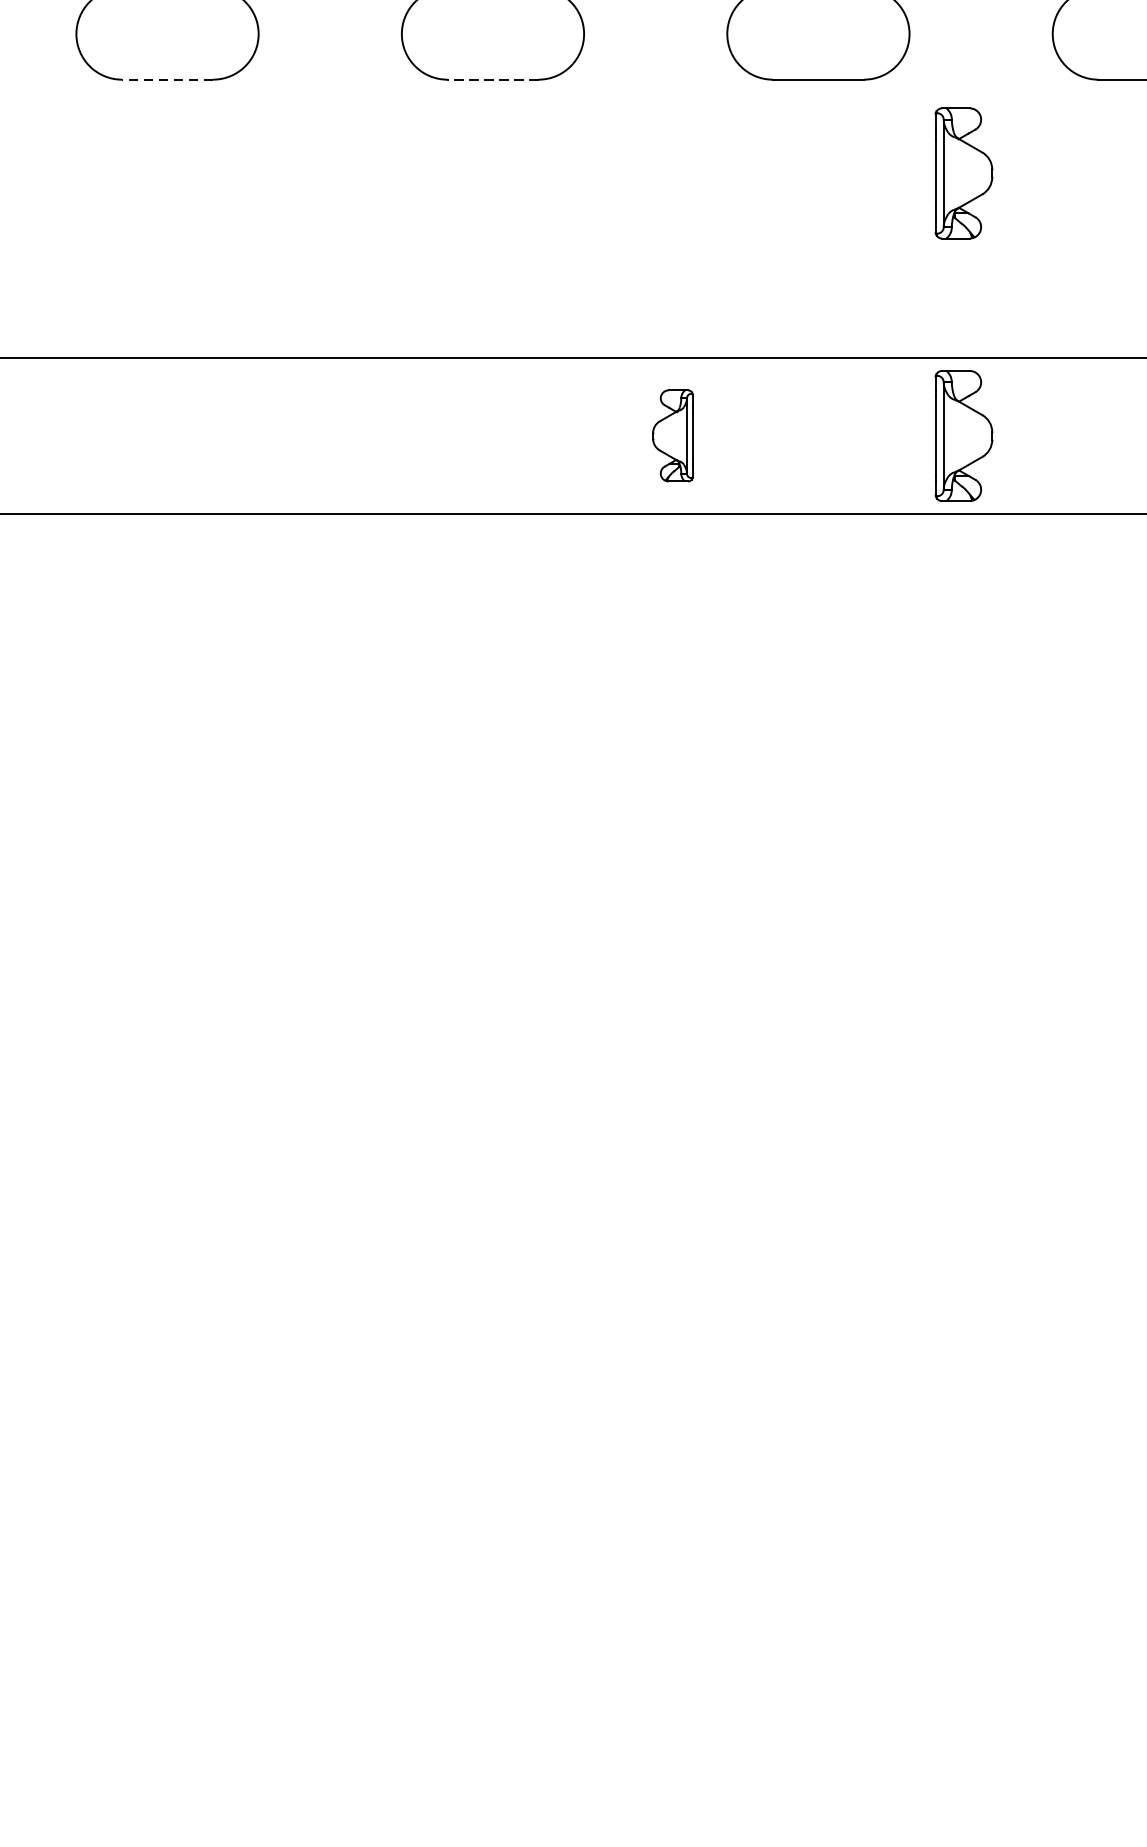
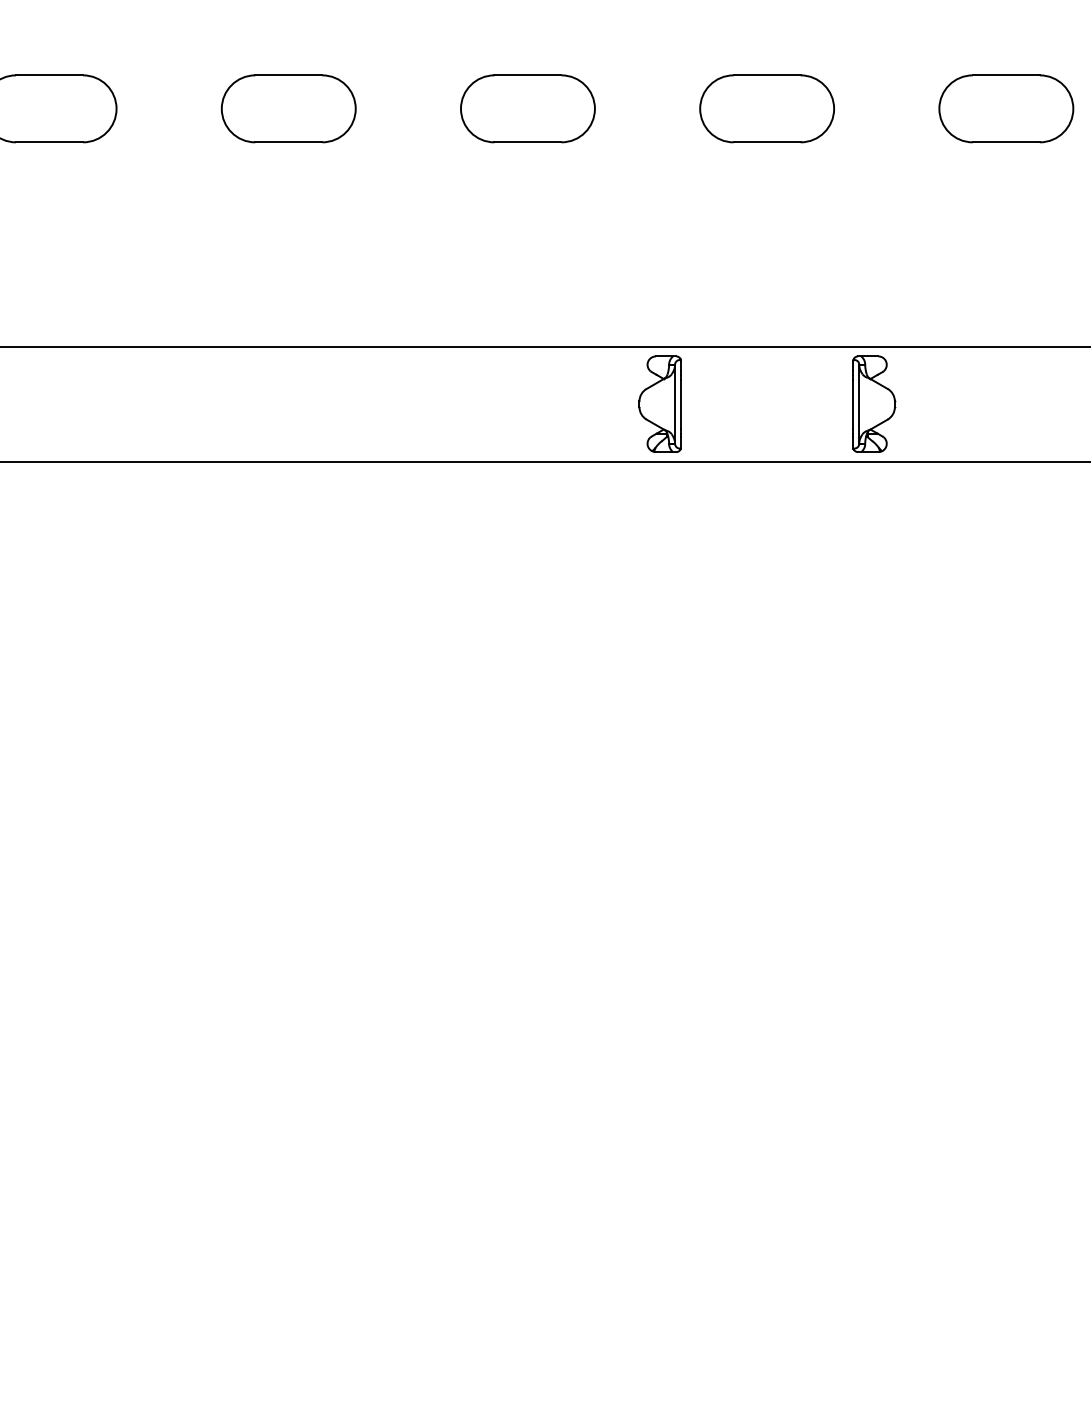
line: (167, 79) -> (288, 142), dashed -> solid
line: (492, 79) -> (527, 142), dashed -> solid
part: (964, 172) -> (874, 210), removed
part: (671, 434) -> (659, 403), size x1.43

